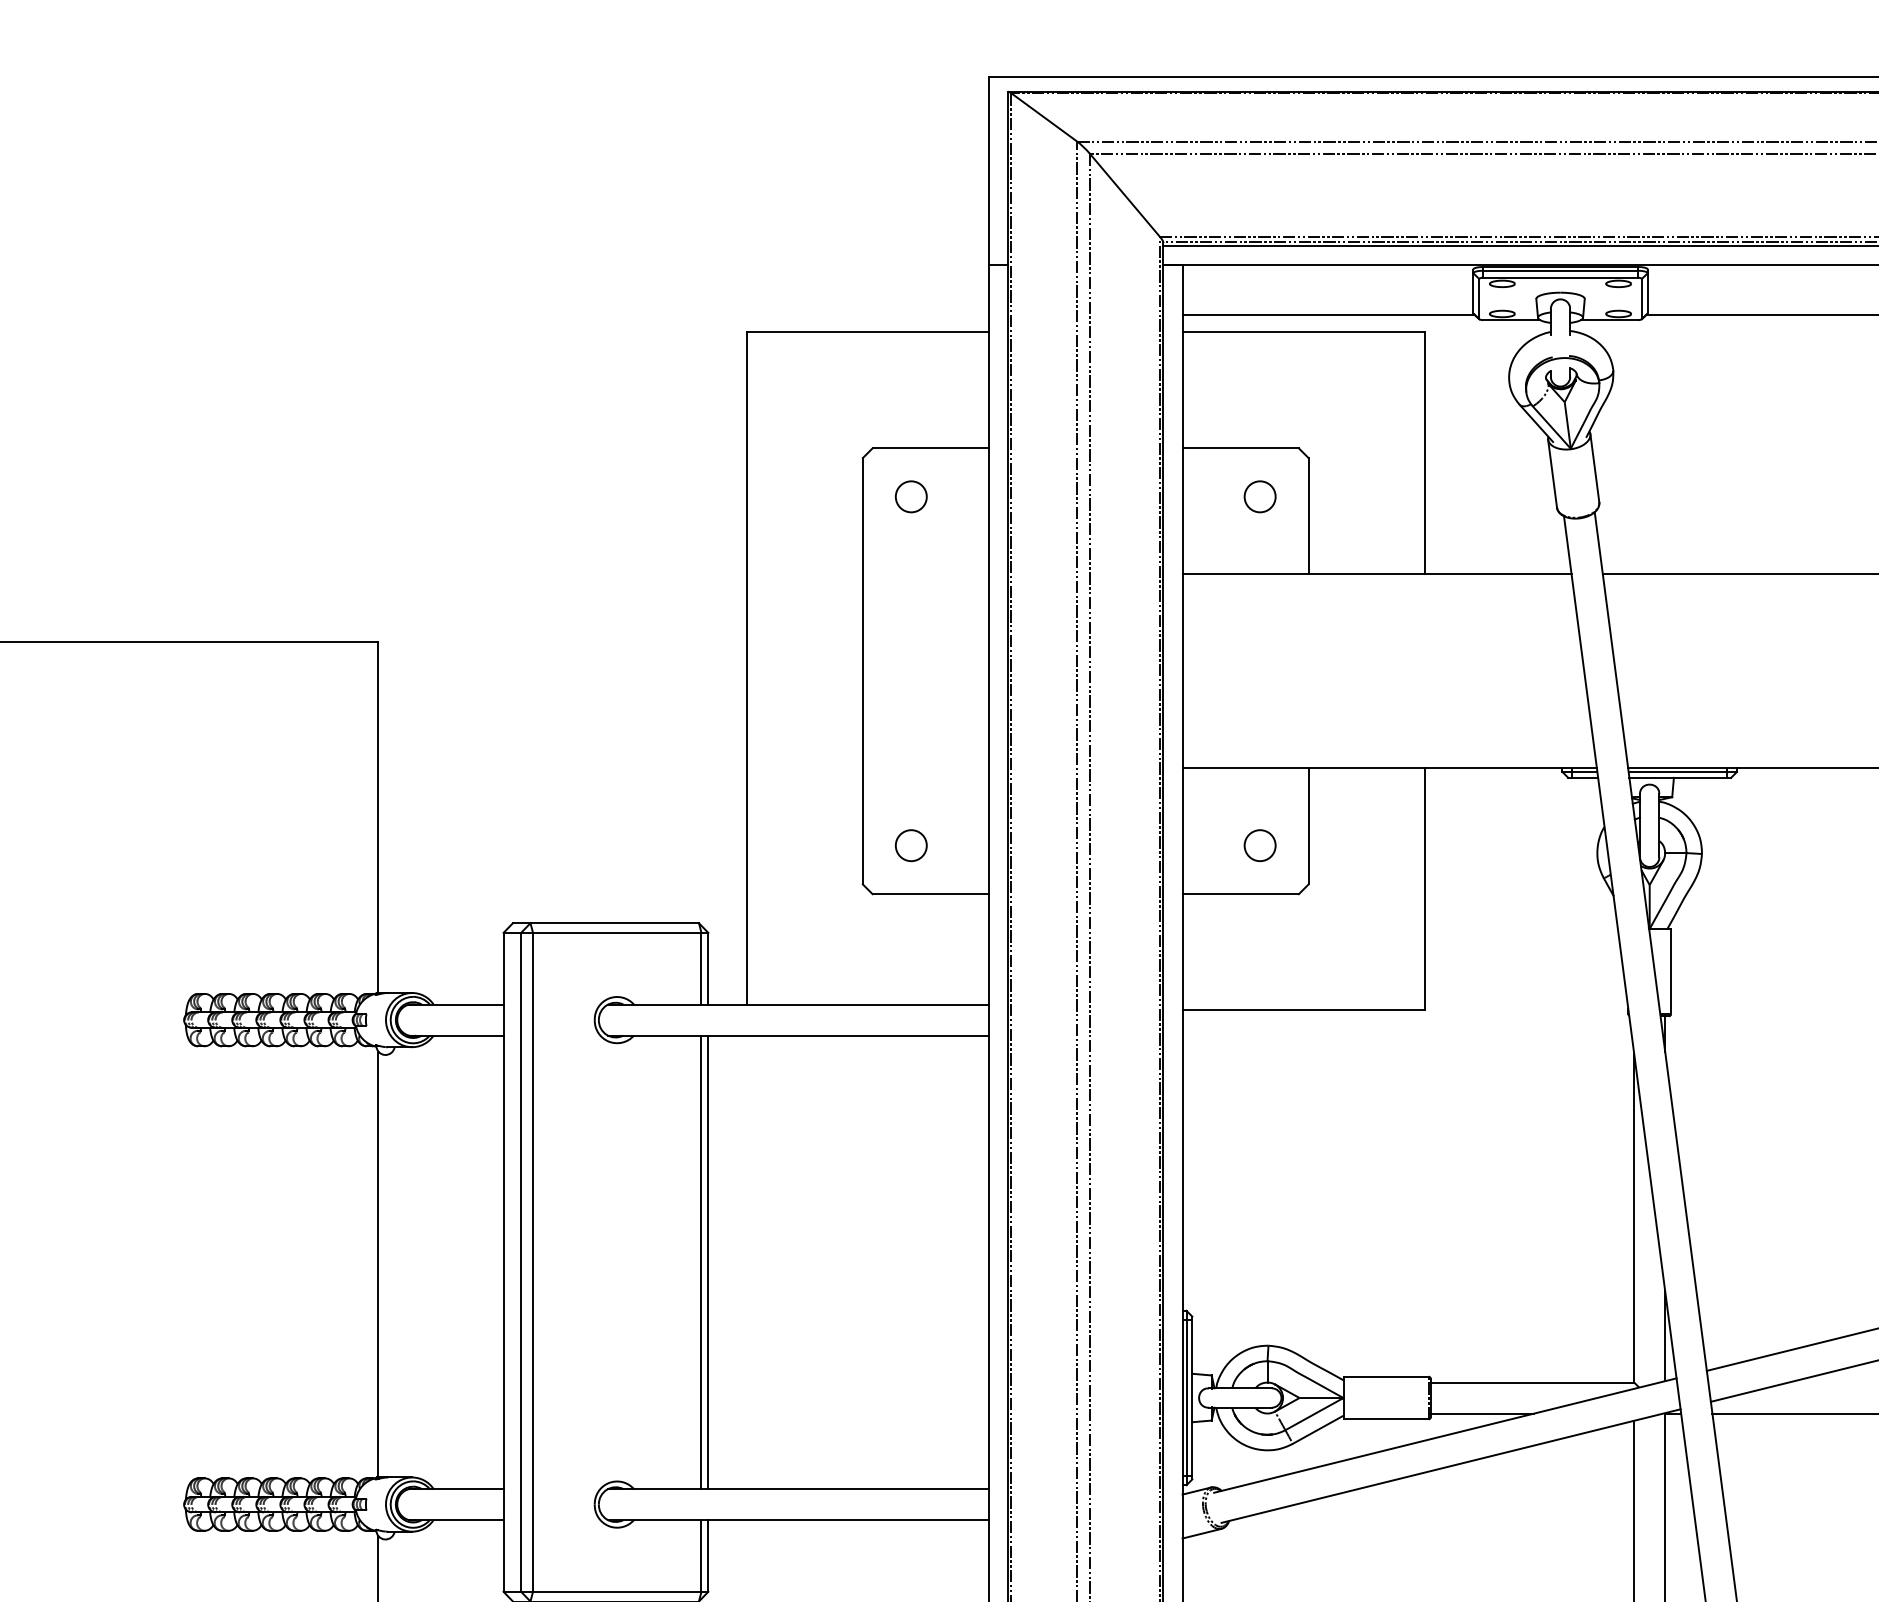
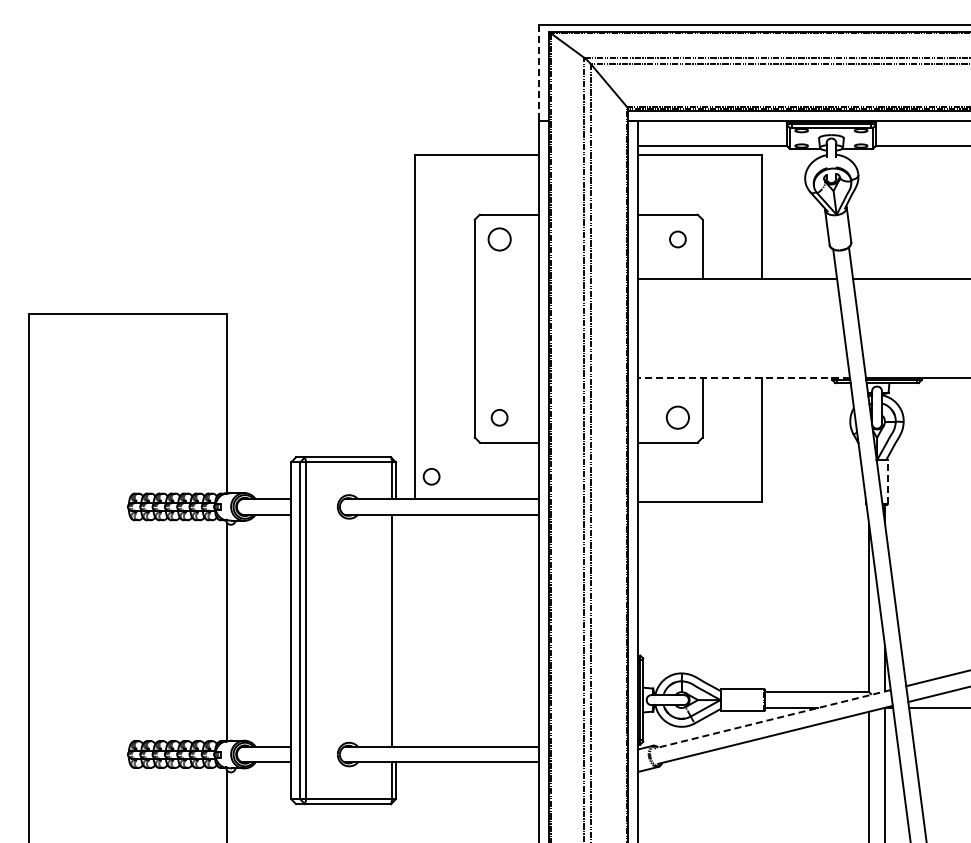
line: (989, 170) -> (539, 72), solid -> dashed
circle: (911, 496) -> (499, 239), size x1.4
line: (1390, 768) -> (744, 378), solid -> dashed
circle: (1259, 845) -> (677, 417), size x1.4
circle: (778, 960) -> (431, 476), added
line: (1670, 972) -> (887, 482), solid -> dashed
line: (707, 1261) -> (395, 630), removed
line: (1445, 1435) -> (772, 719), solid -> dashed

